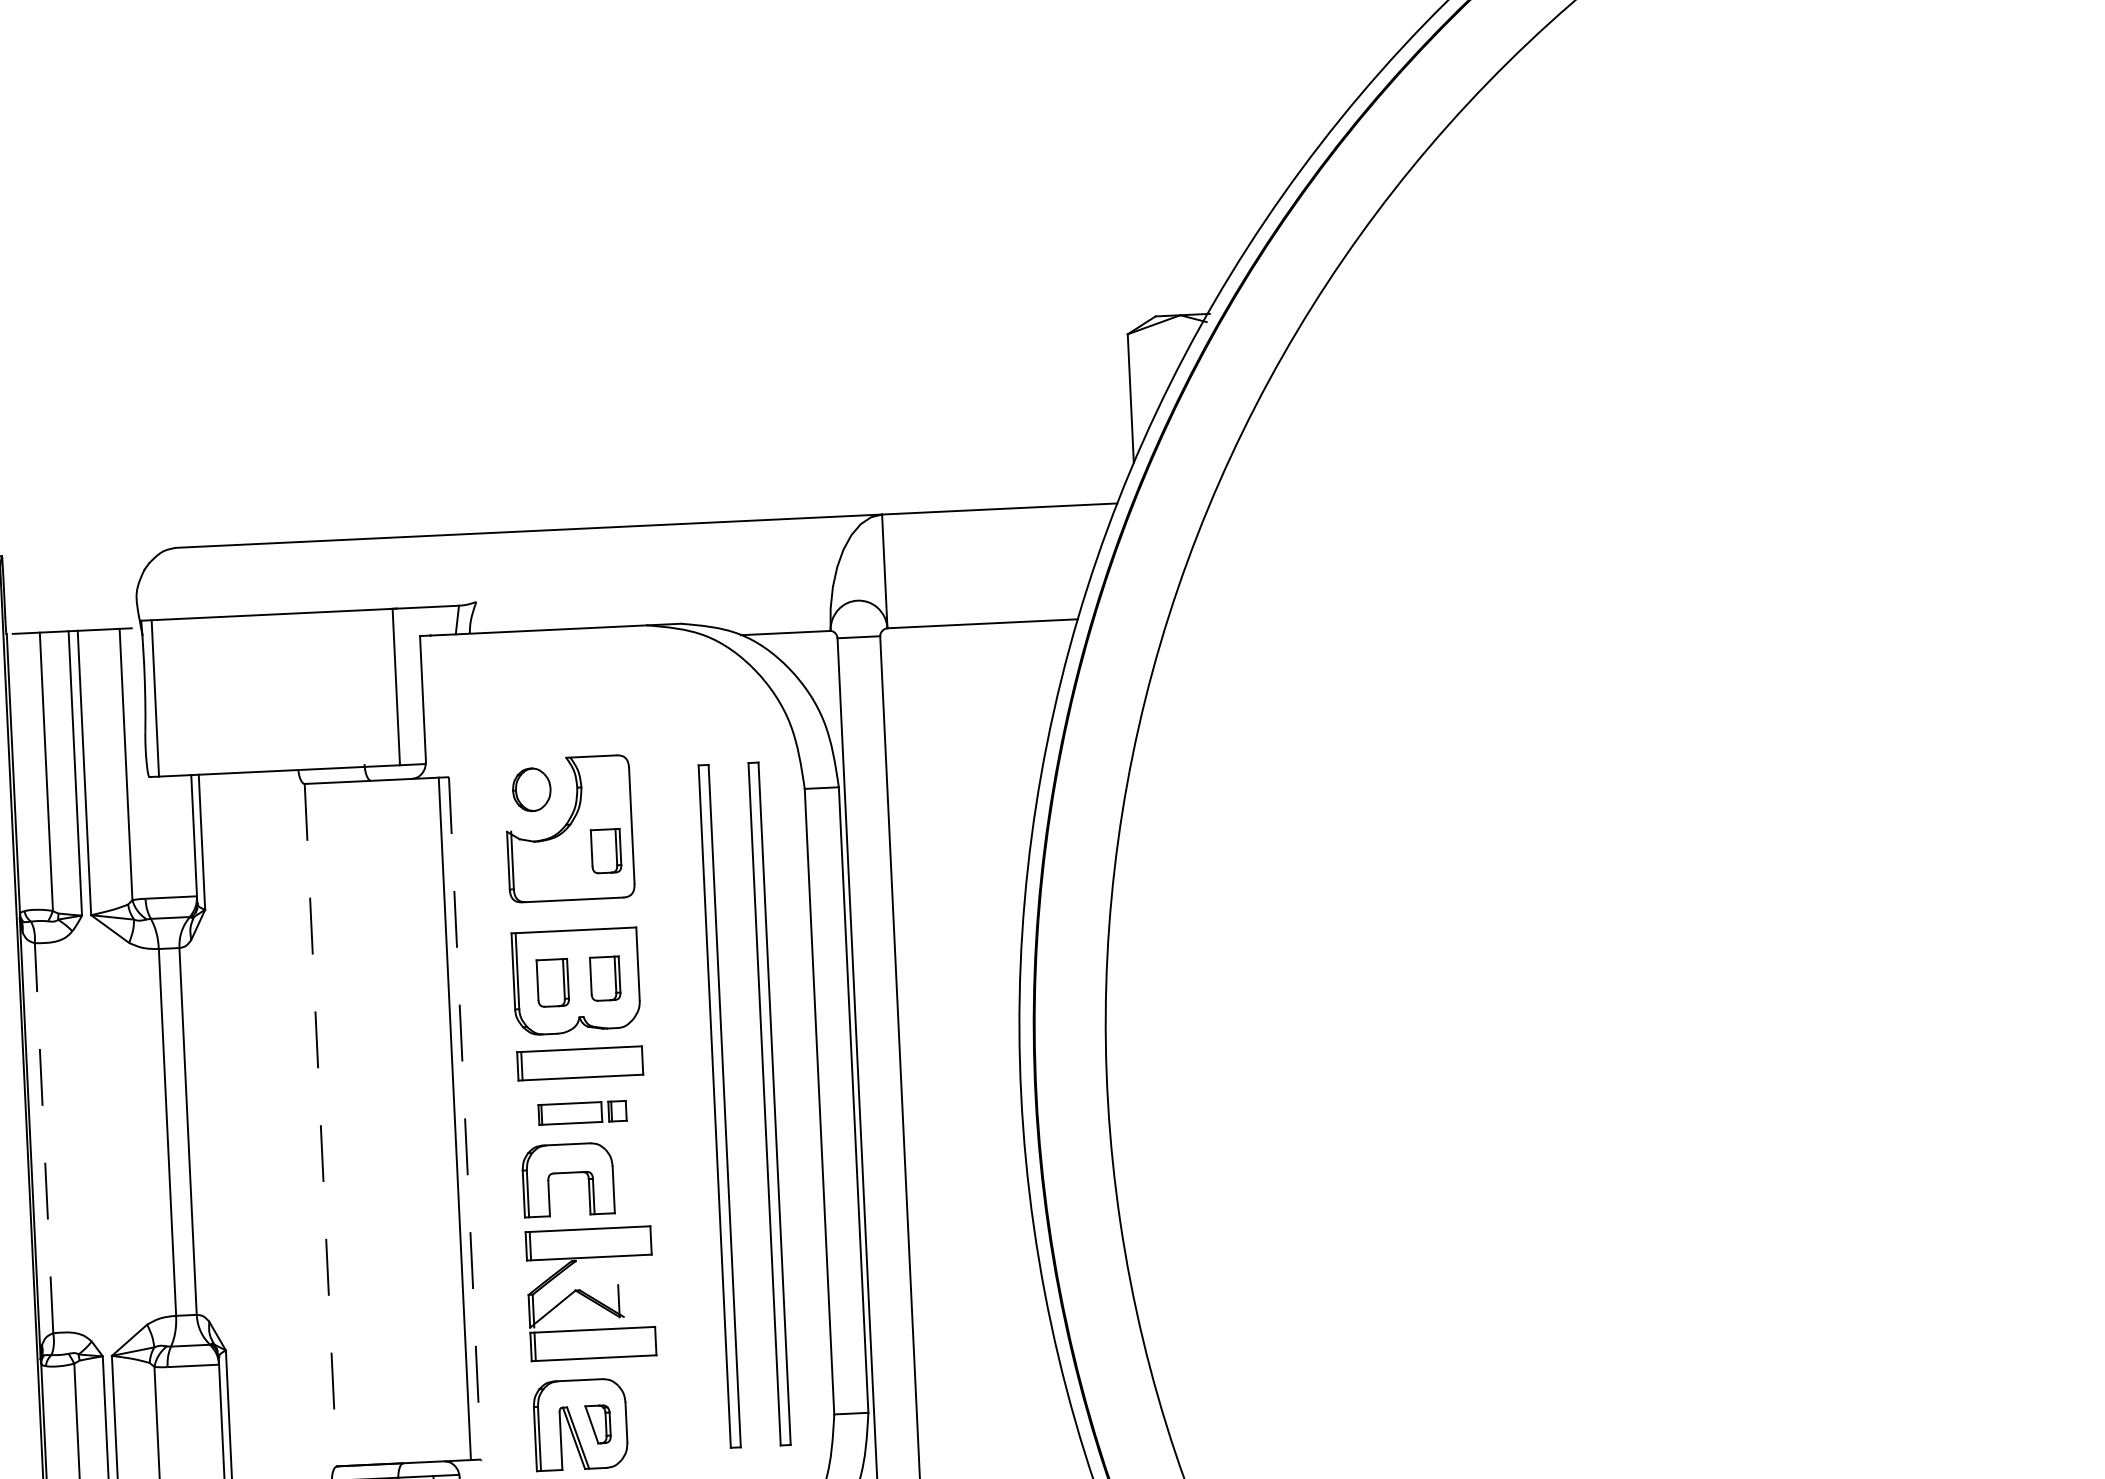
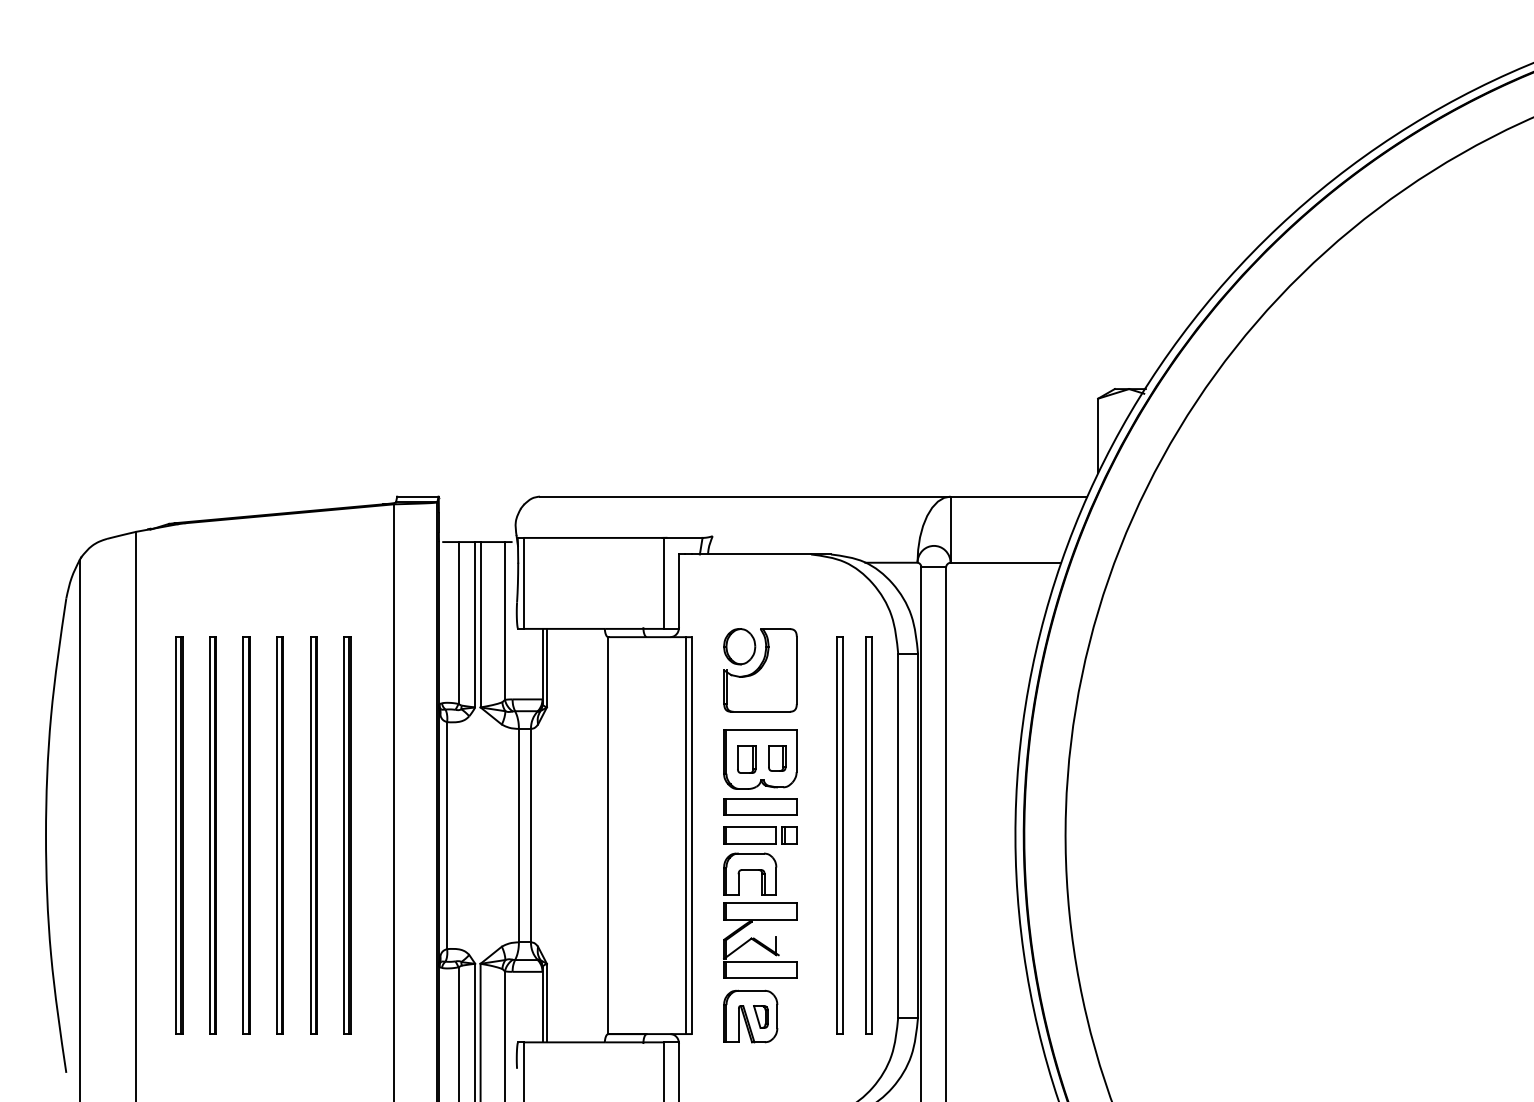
part: (531, 789) -> (739, 646), size x1.43
part: (606, 851) -> (781, 684), removed
part: (582, 1112) -> (760, 835), size x1.43
line: (465, 1119) -> (692, 836), dashed -> solid
line: (321, 1126) -> (608, 836), dashed -> solid
line: (44, 1137) -> (447, 835), dashed -> solid

